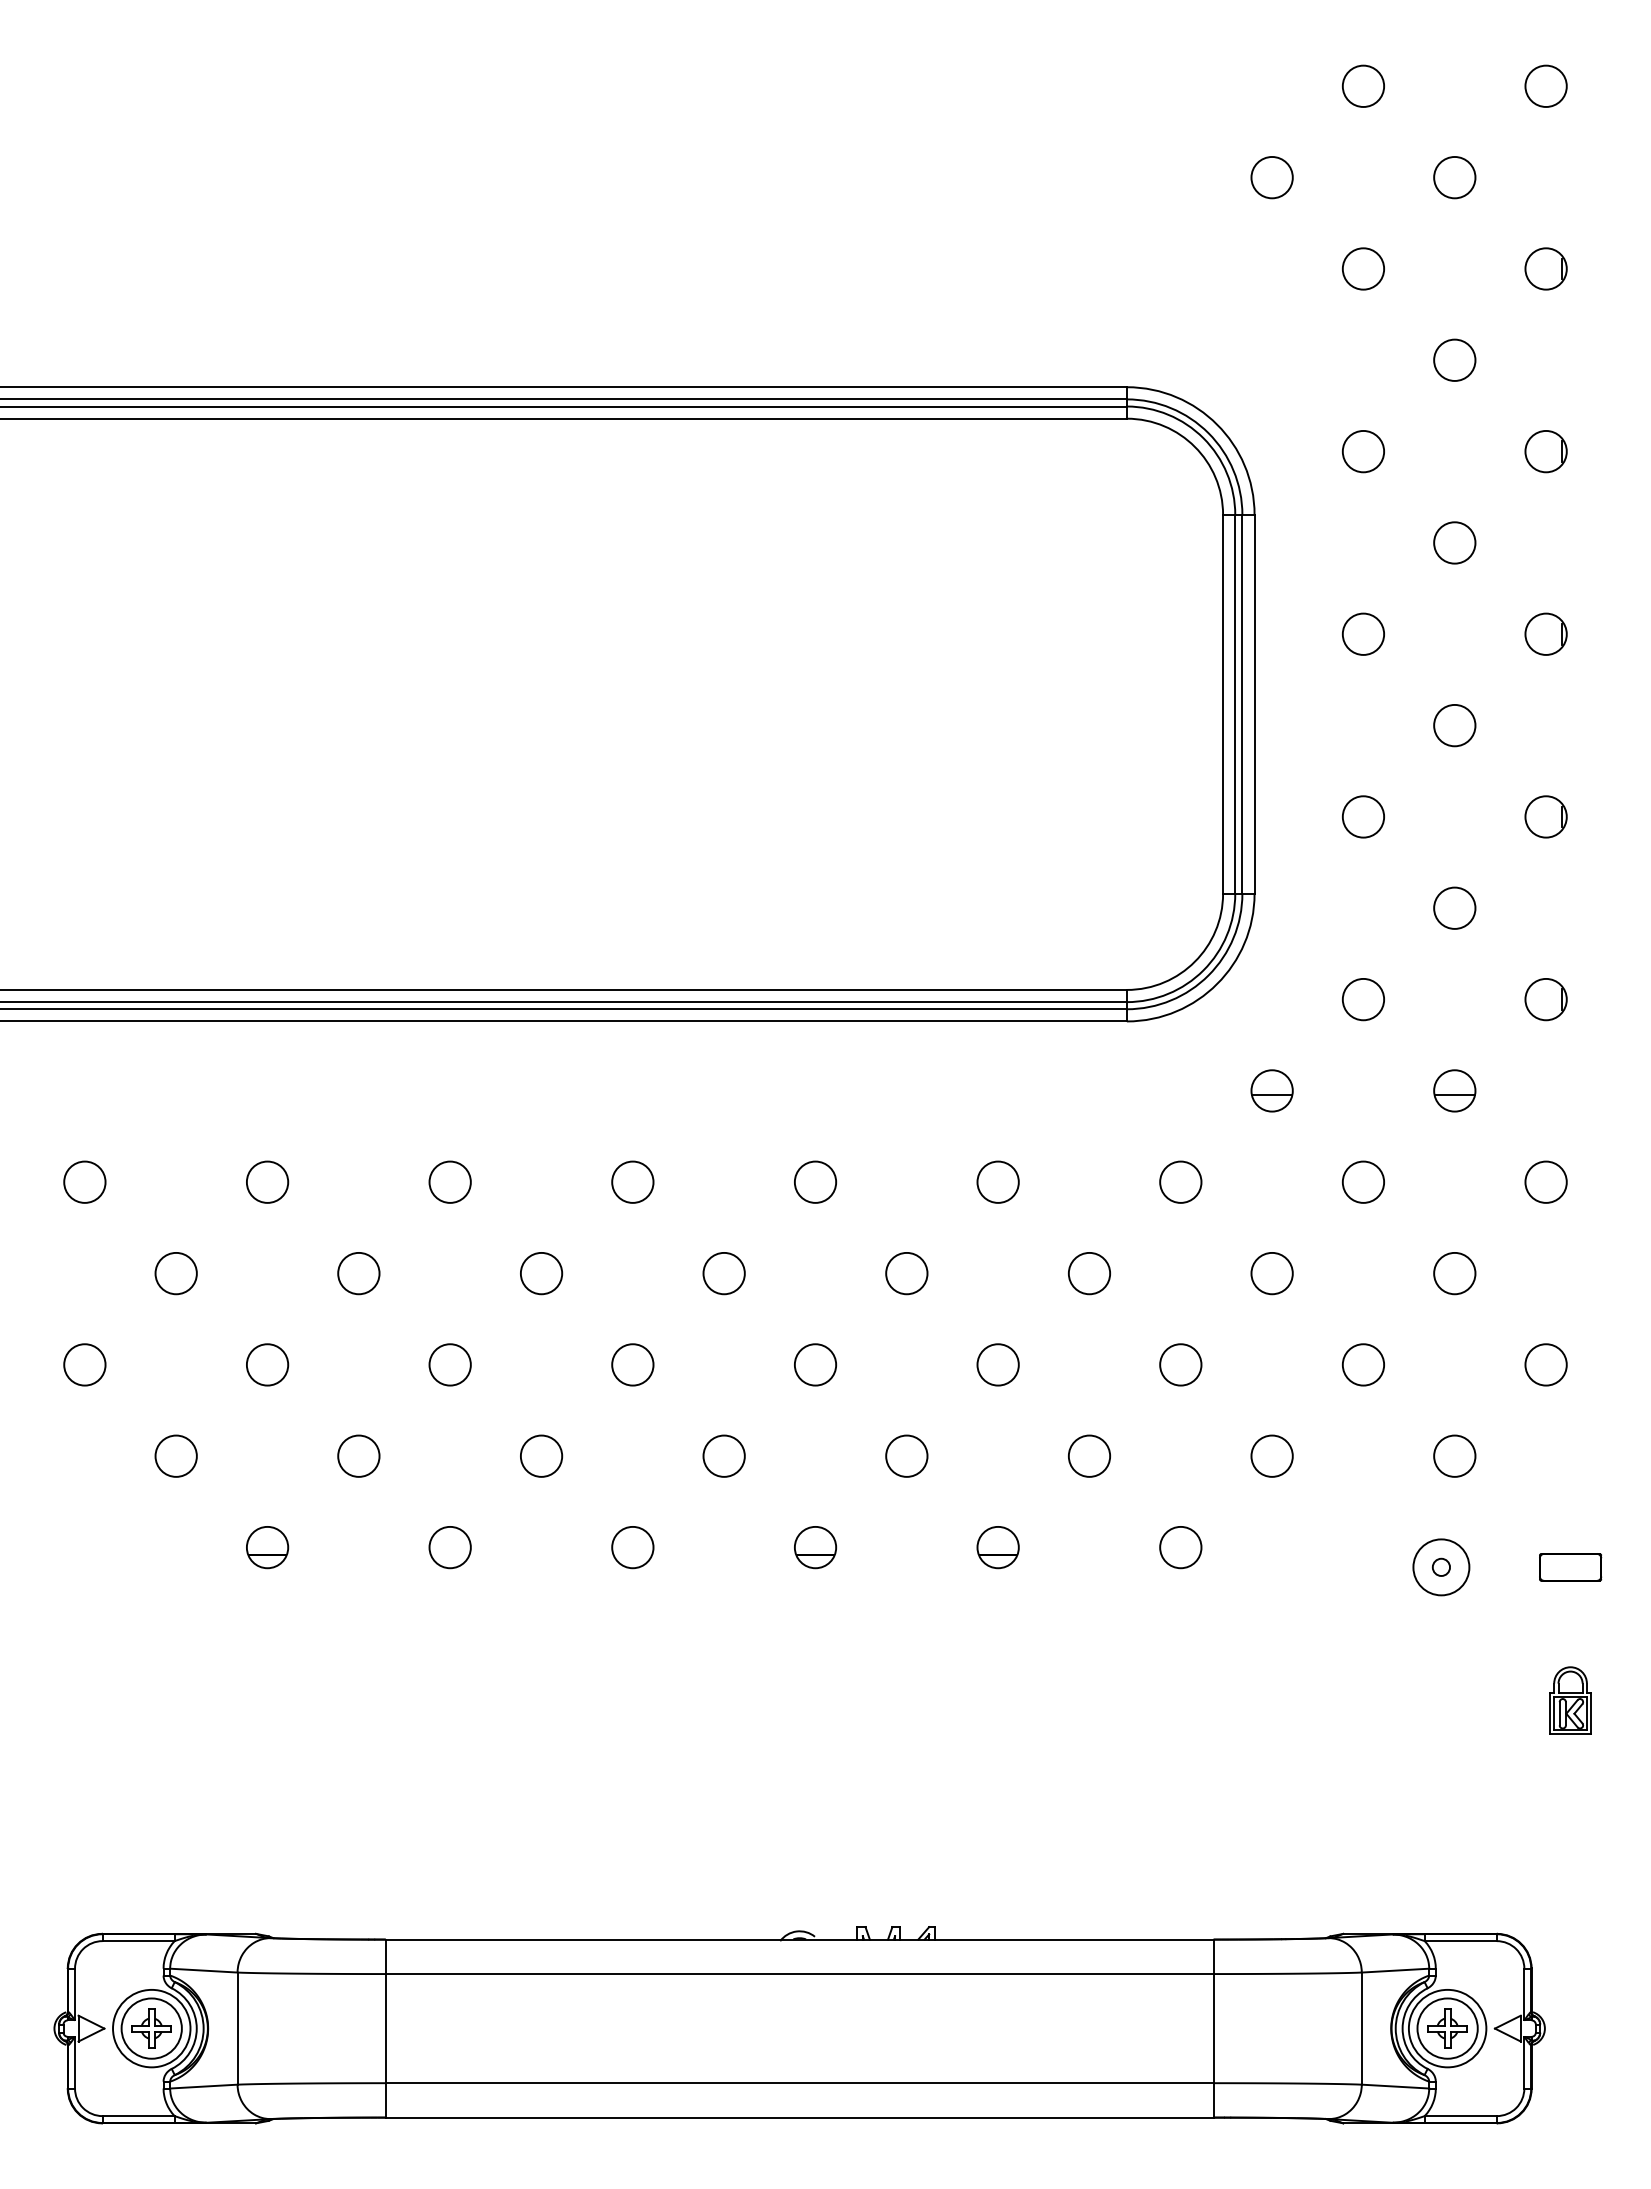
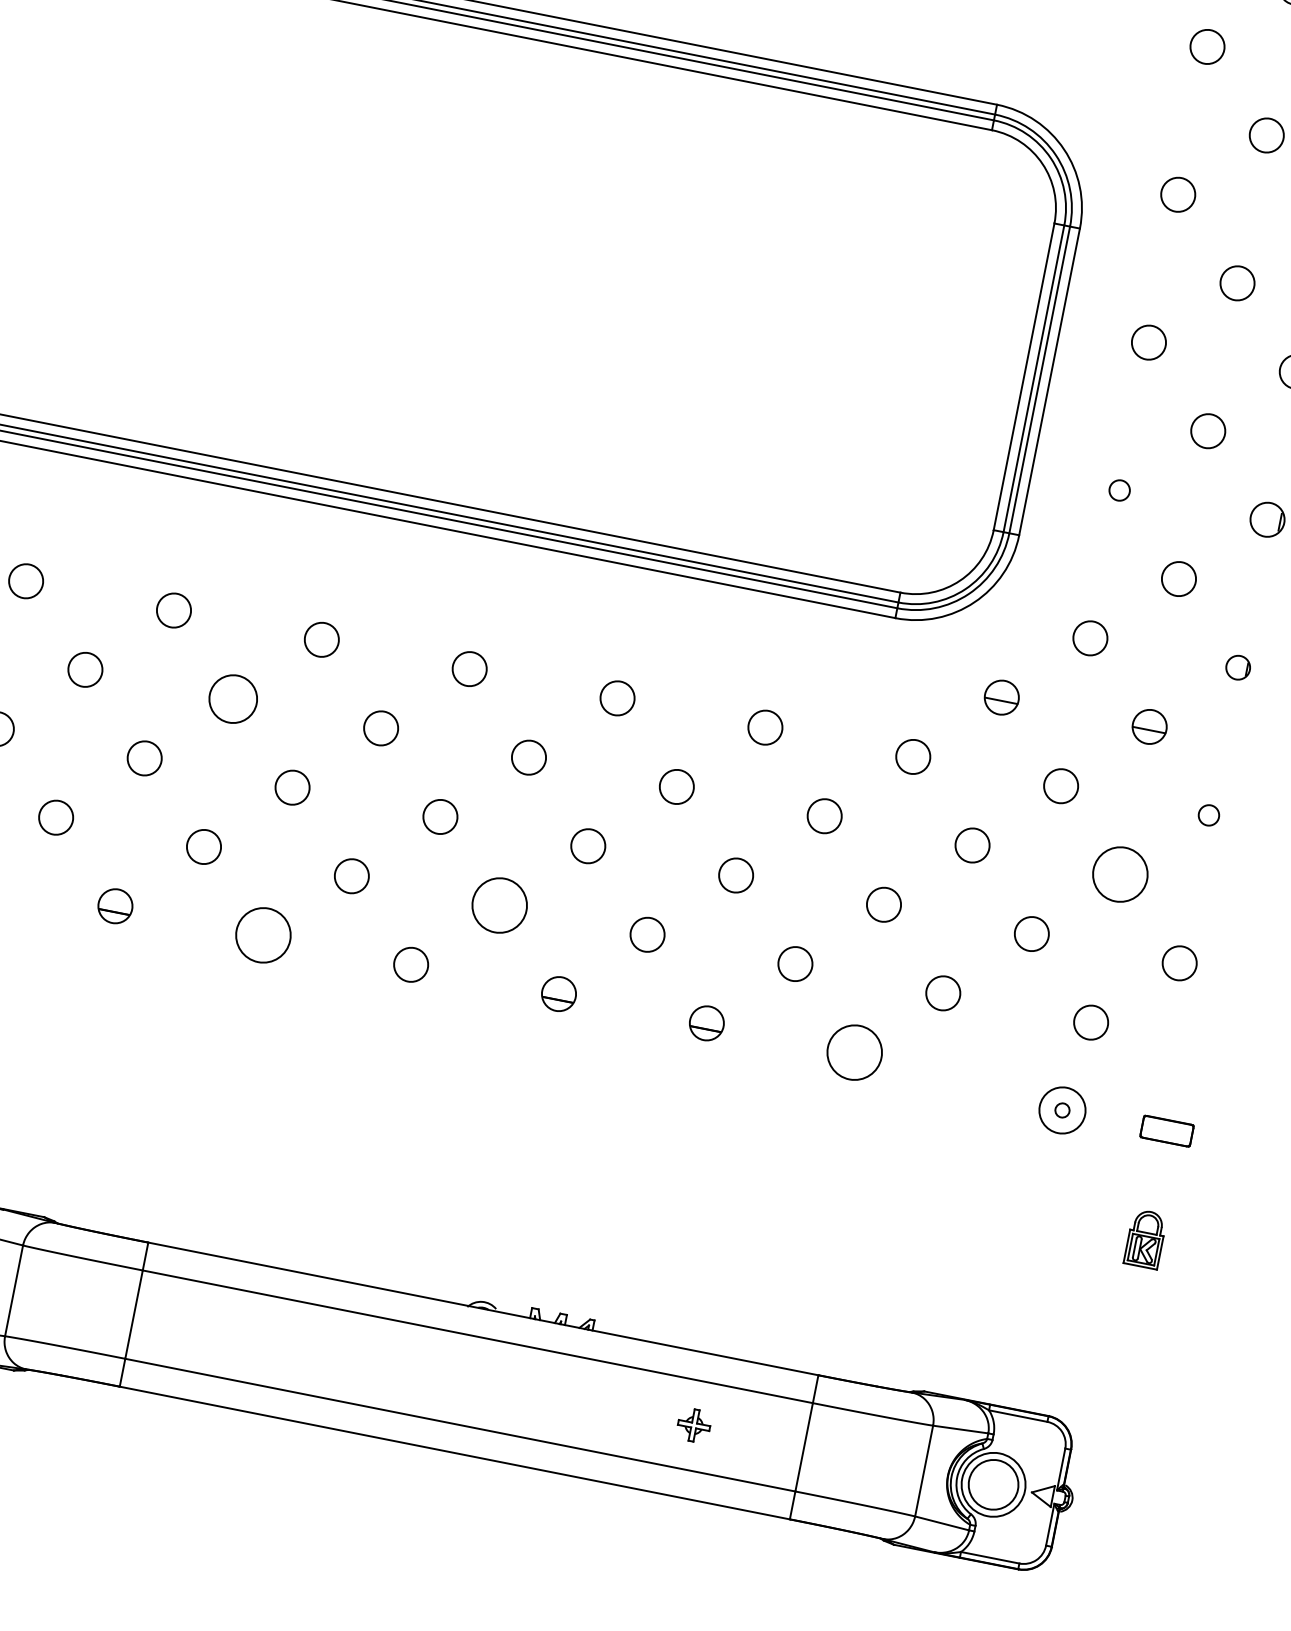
circle: (1363, 816) -> (1119, 490), size x0.6
part: (1545, 999) -> (1237, 667), size x0.7
circle: (1545, 1181) -> (1208, 814), size x0.6
circle: (358, 1273) -> (232, 699), size x1.4
circle: (1454, 1273) -> (1120, 874), size x1.6
circle: (723, 1455) -> (499, 904), size x1.6
circle: (449, 1547) -> (262, 935), size x1.6
circle: (1180, 1547) -> (854, 1052), size x1.6
part: (1447, 2028) -> (694, 1425), moved

